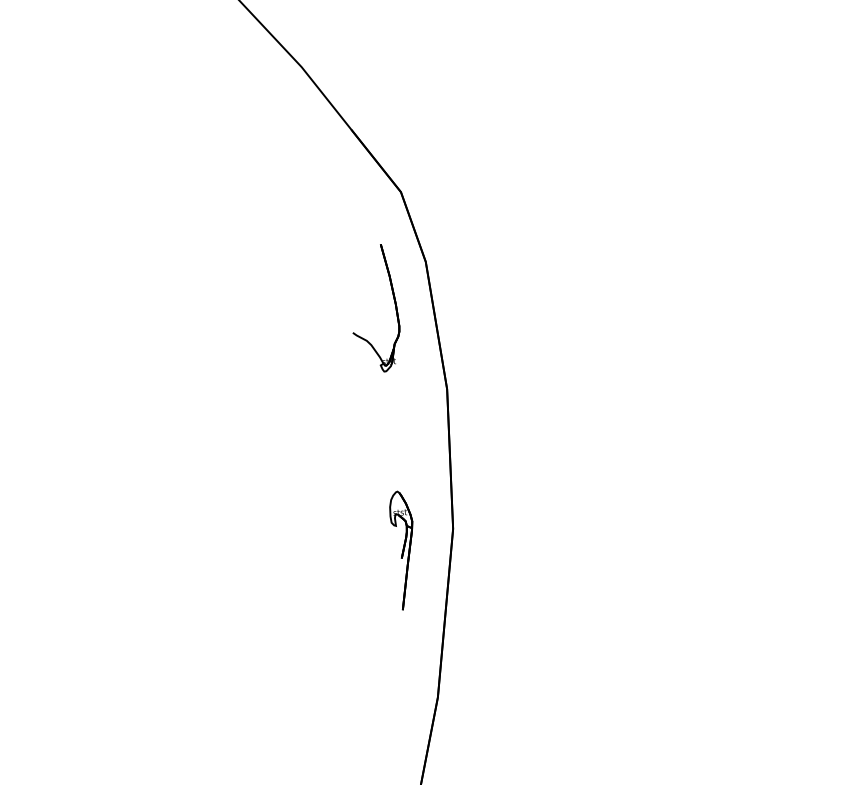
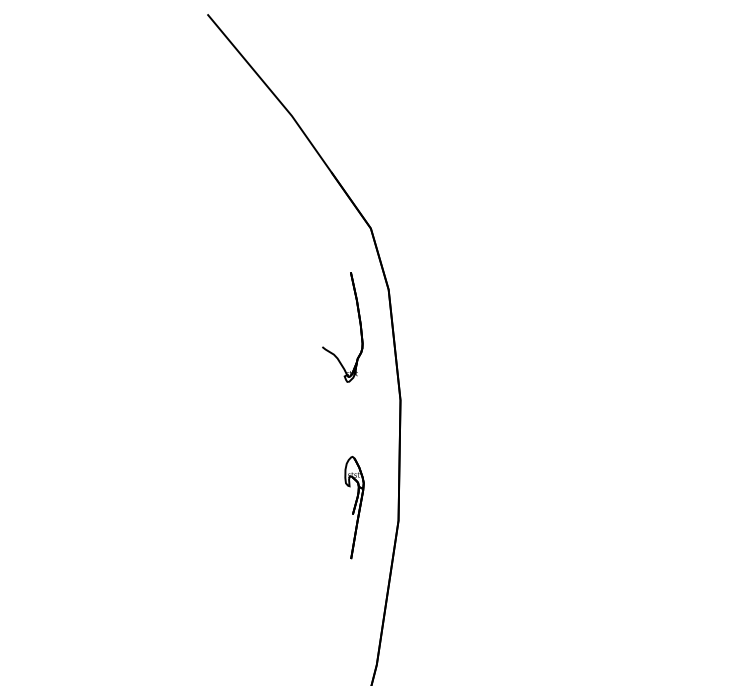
part: (403, 550) -> (354, 507), moved

